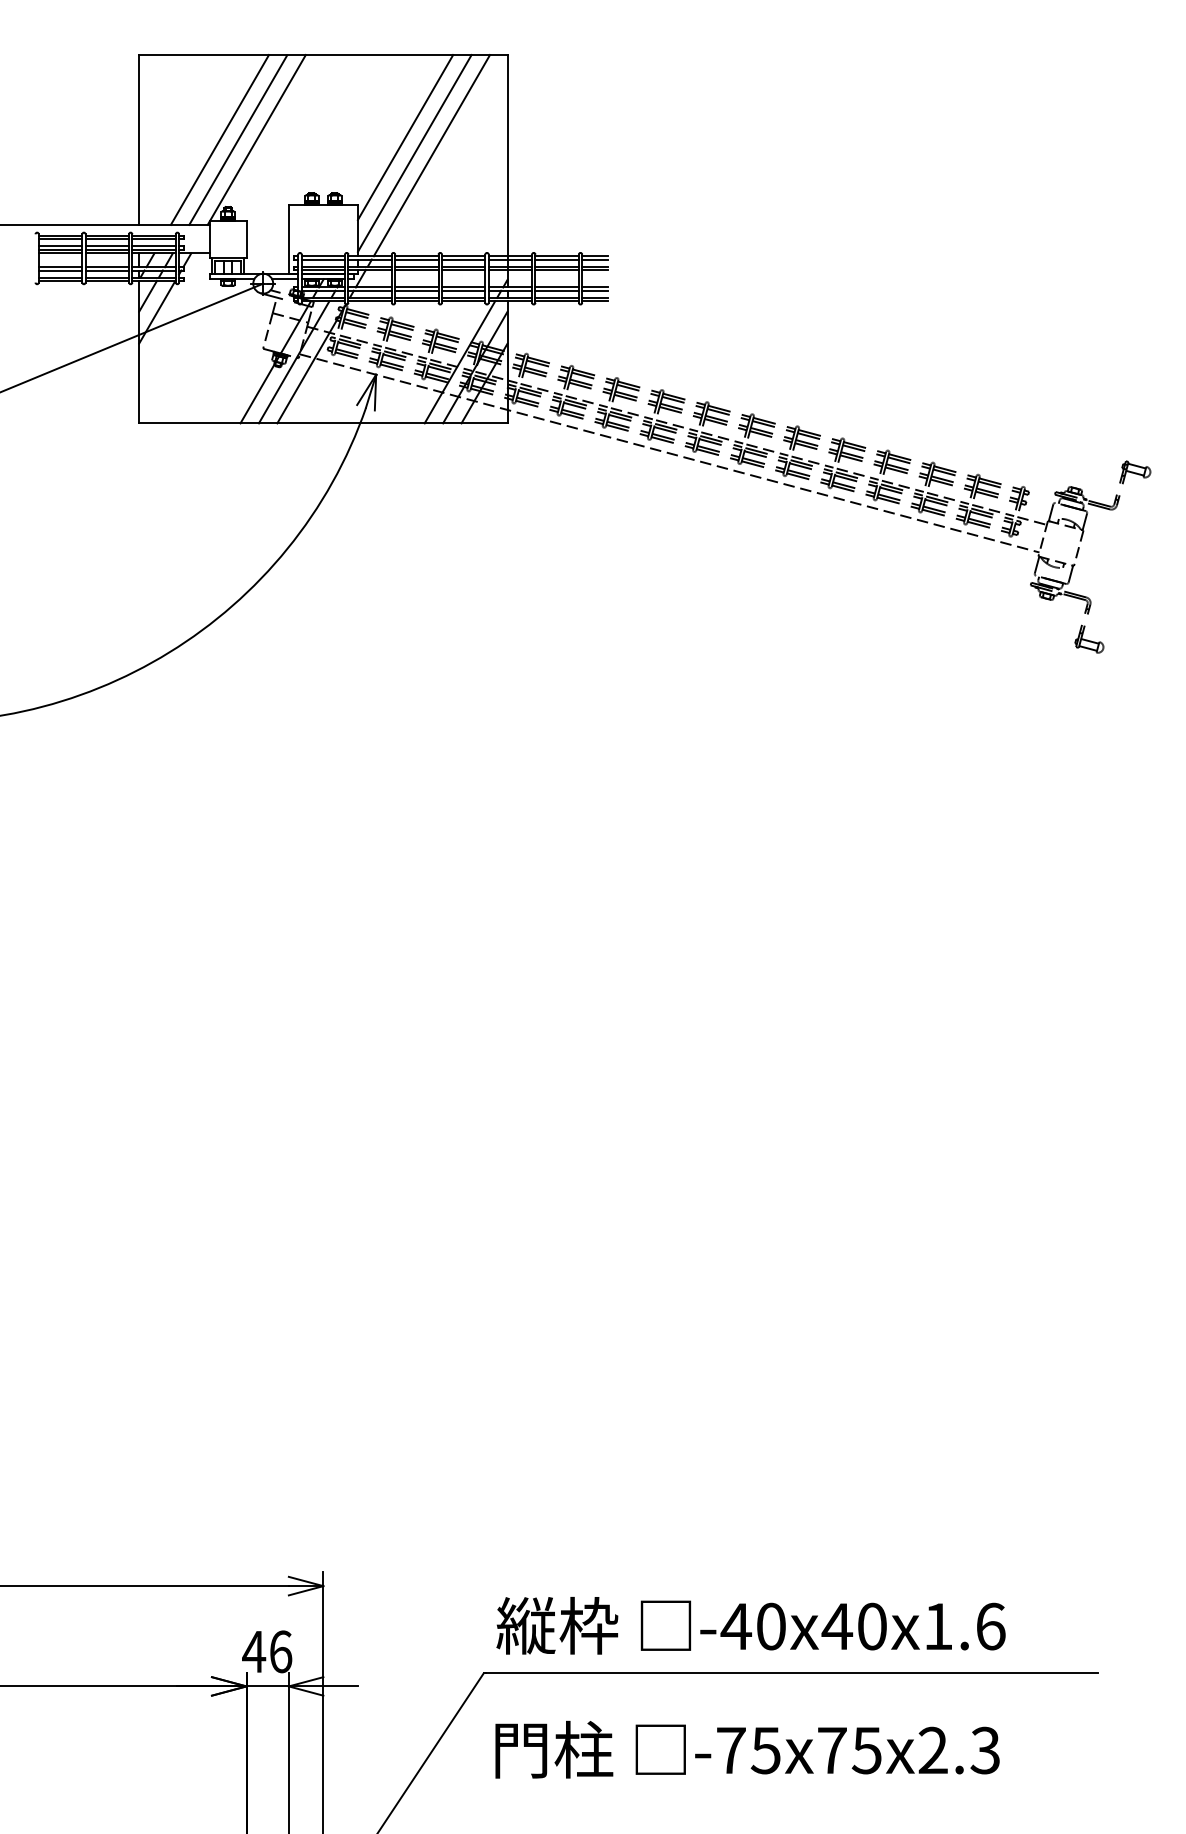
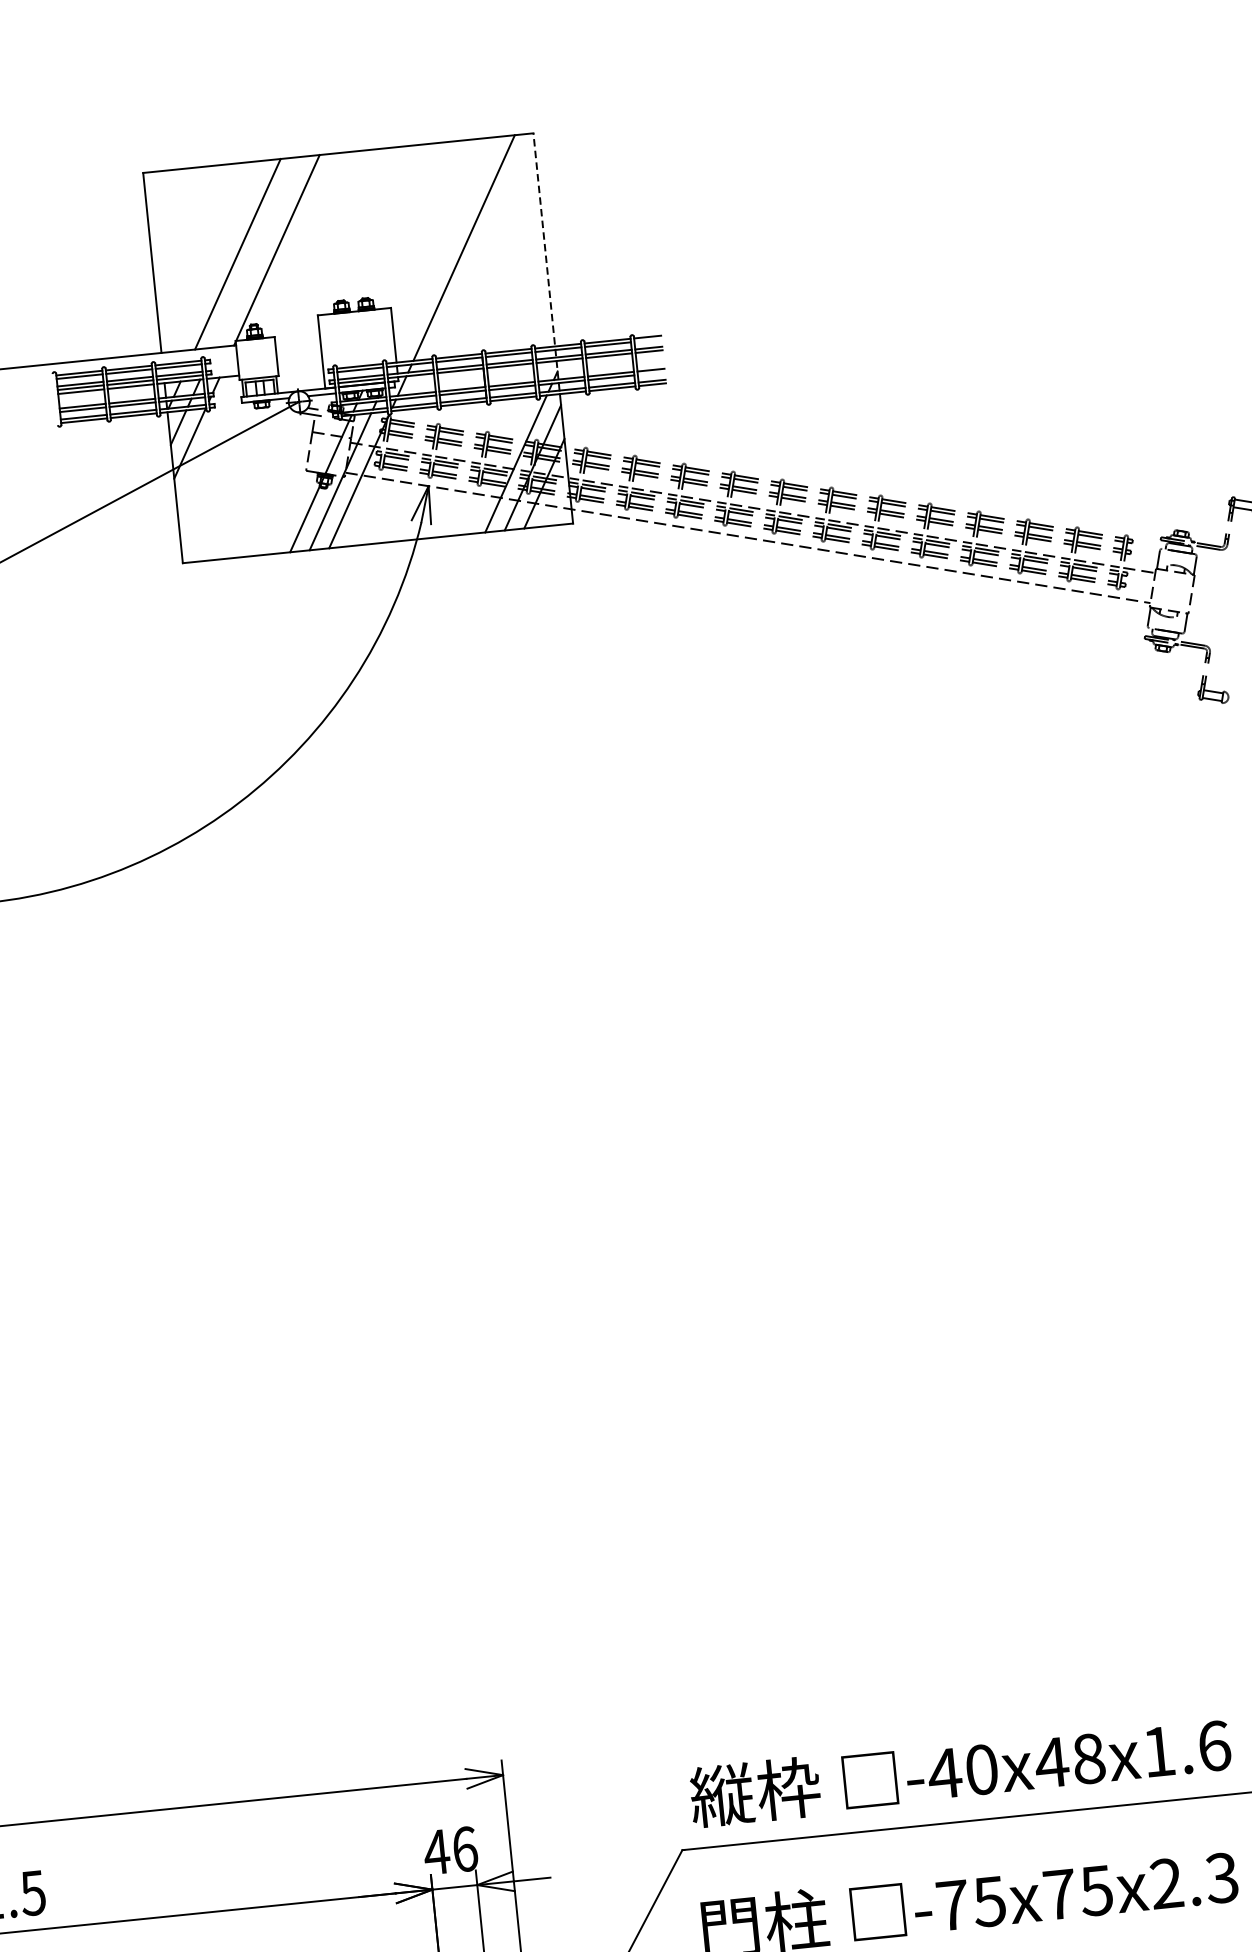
line: (405, 137) -> (434, 231), removed
line: (238, 139) -> (257, 251), removed
line: (414, 153) -> (445, 247), removed
line: (507, 170) -> (545, 255), solid -> dashed
line: (594, 259) -> (647, 340), removed
line: (594, 290) -> (650, 373), removed
text: (872, 1626) -> (1089, 1758), -40x40x1.6 -> -40x48x1.6

